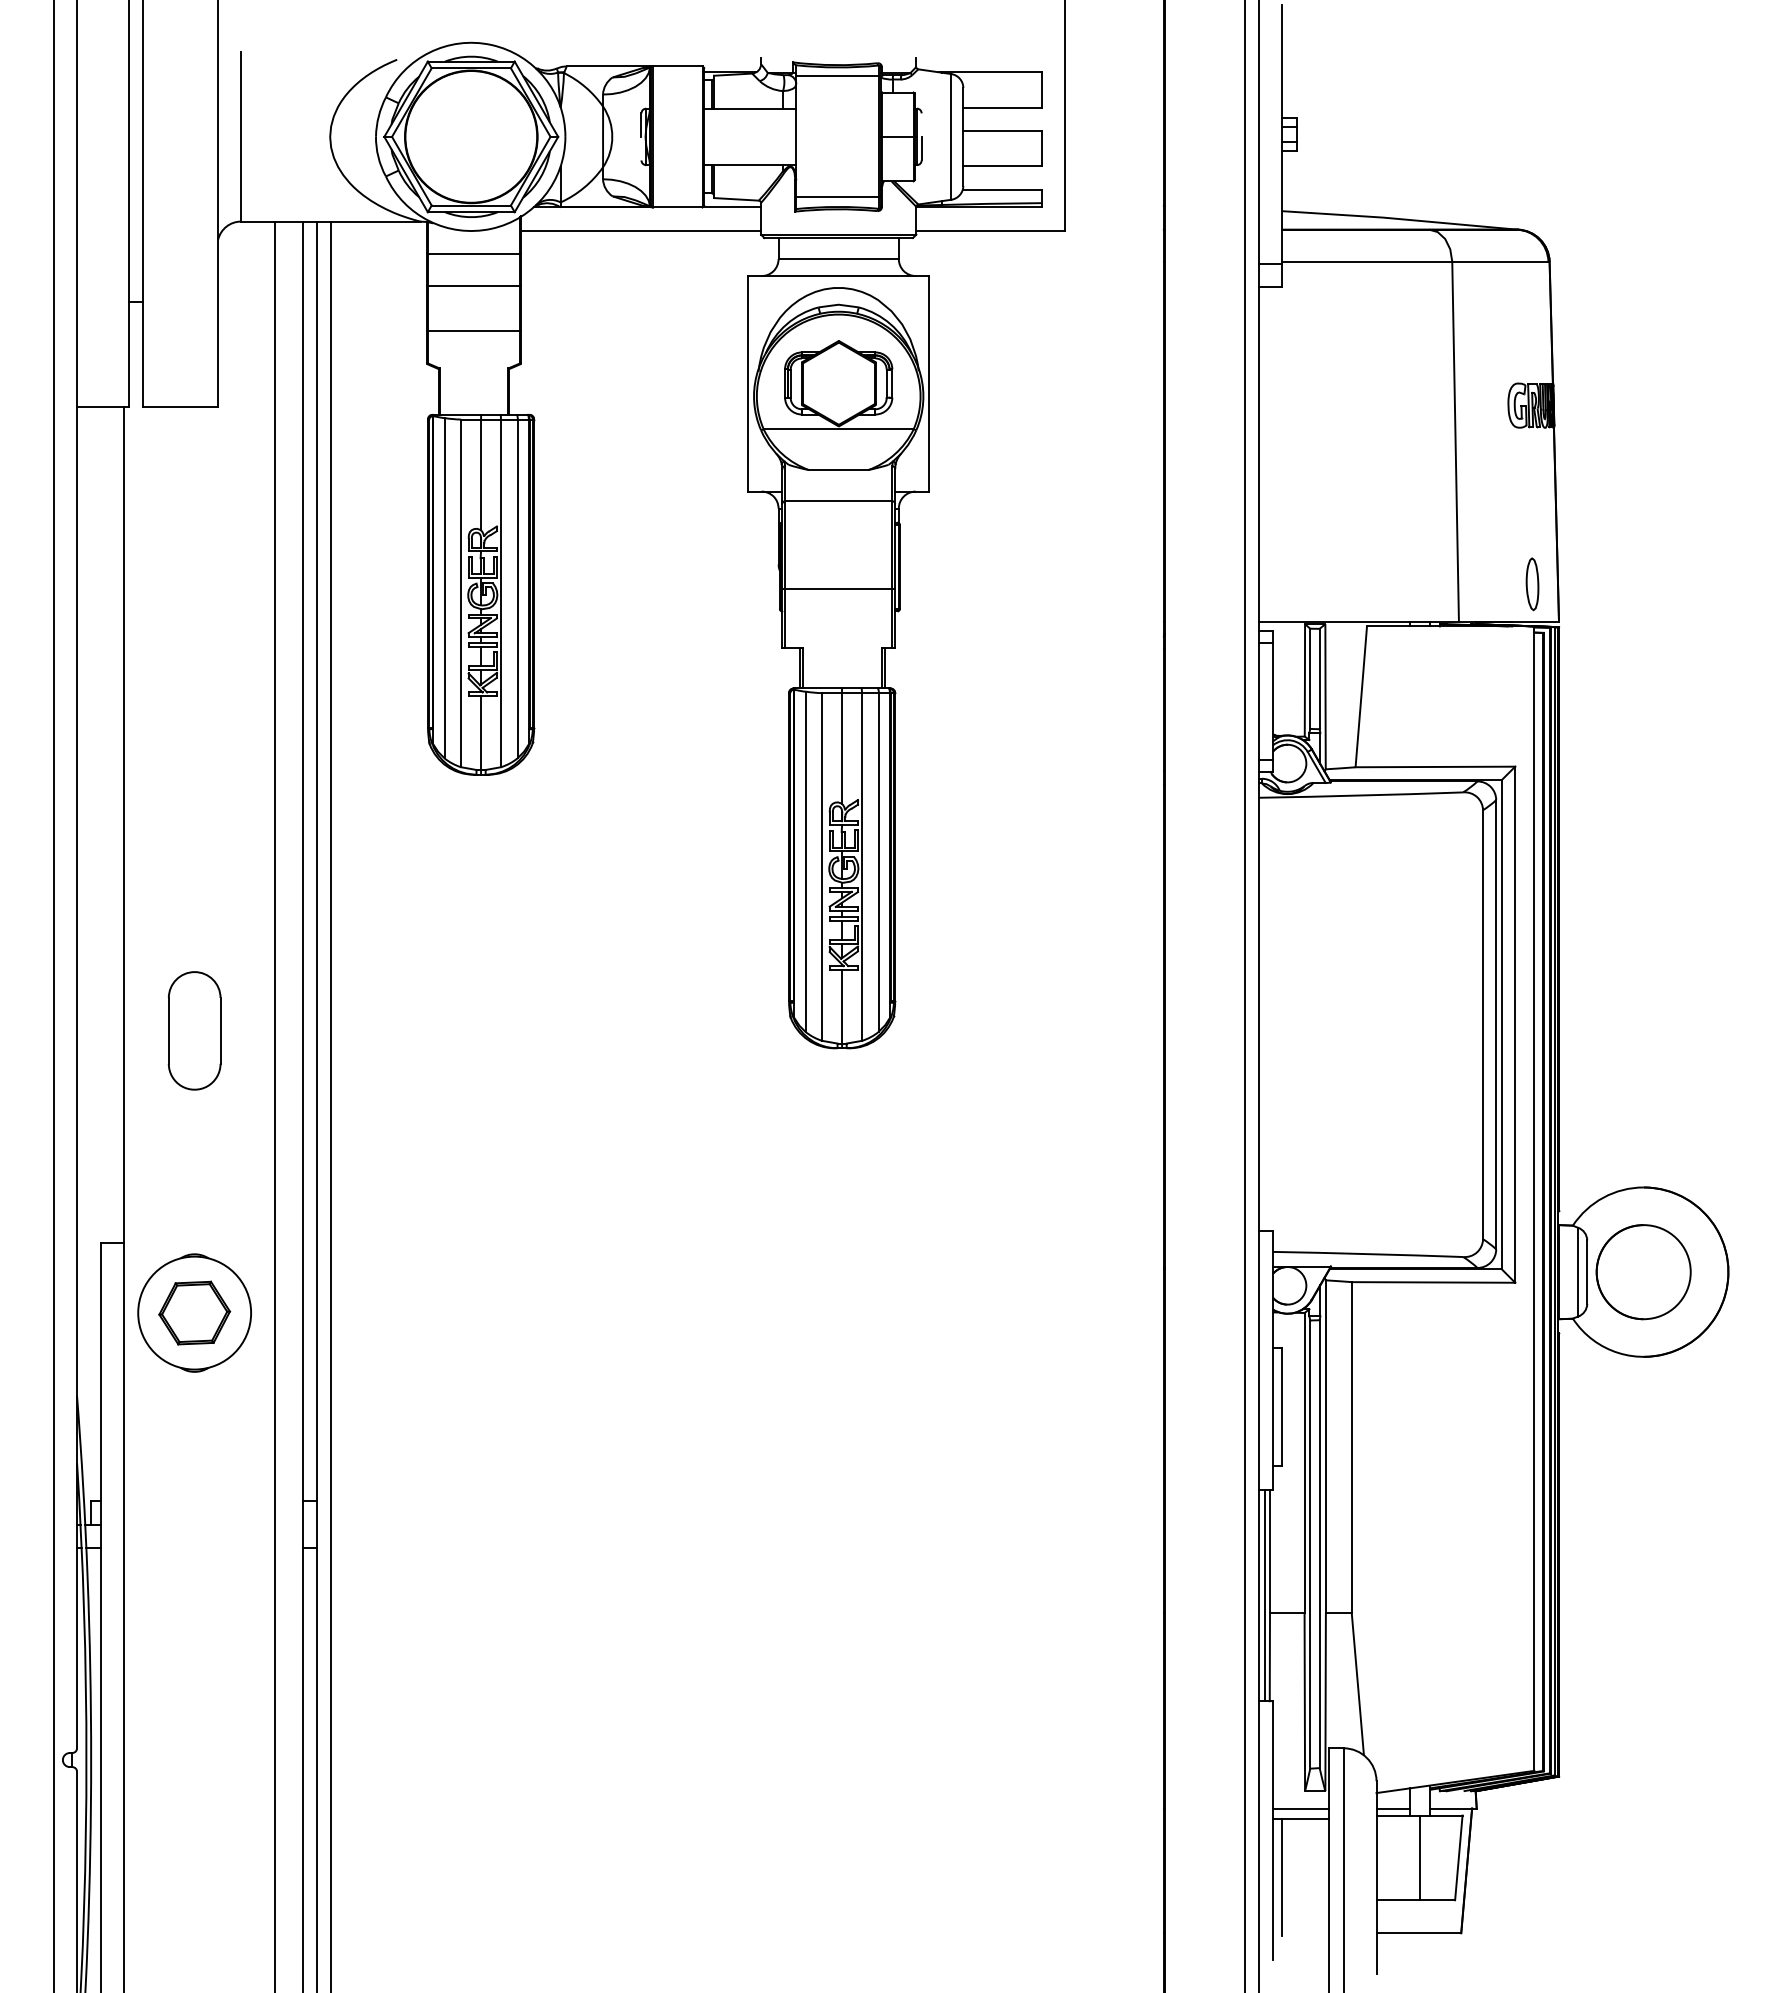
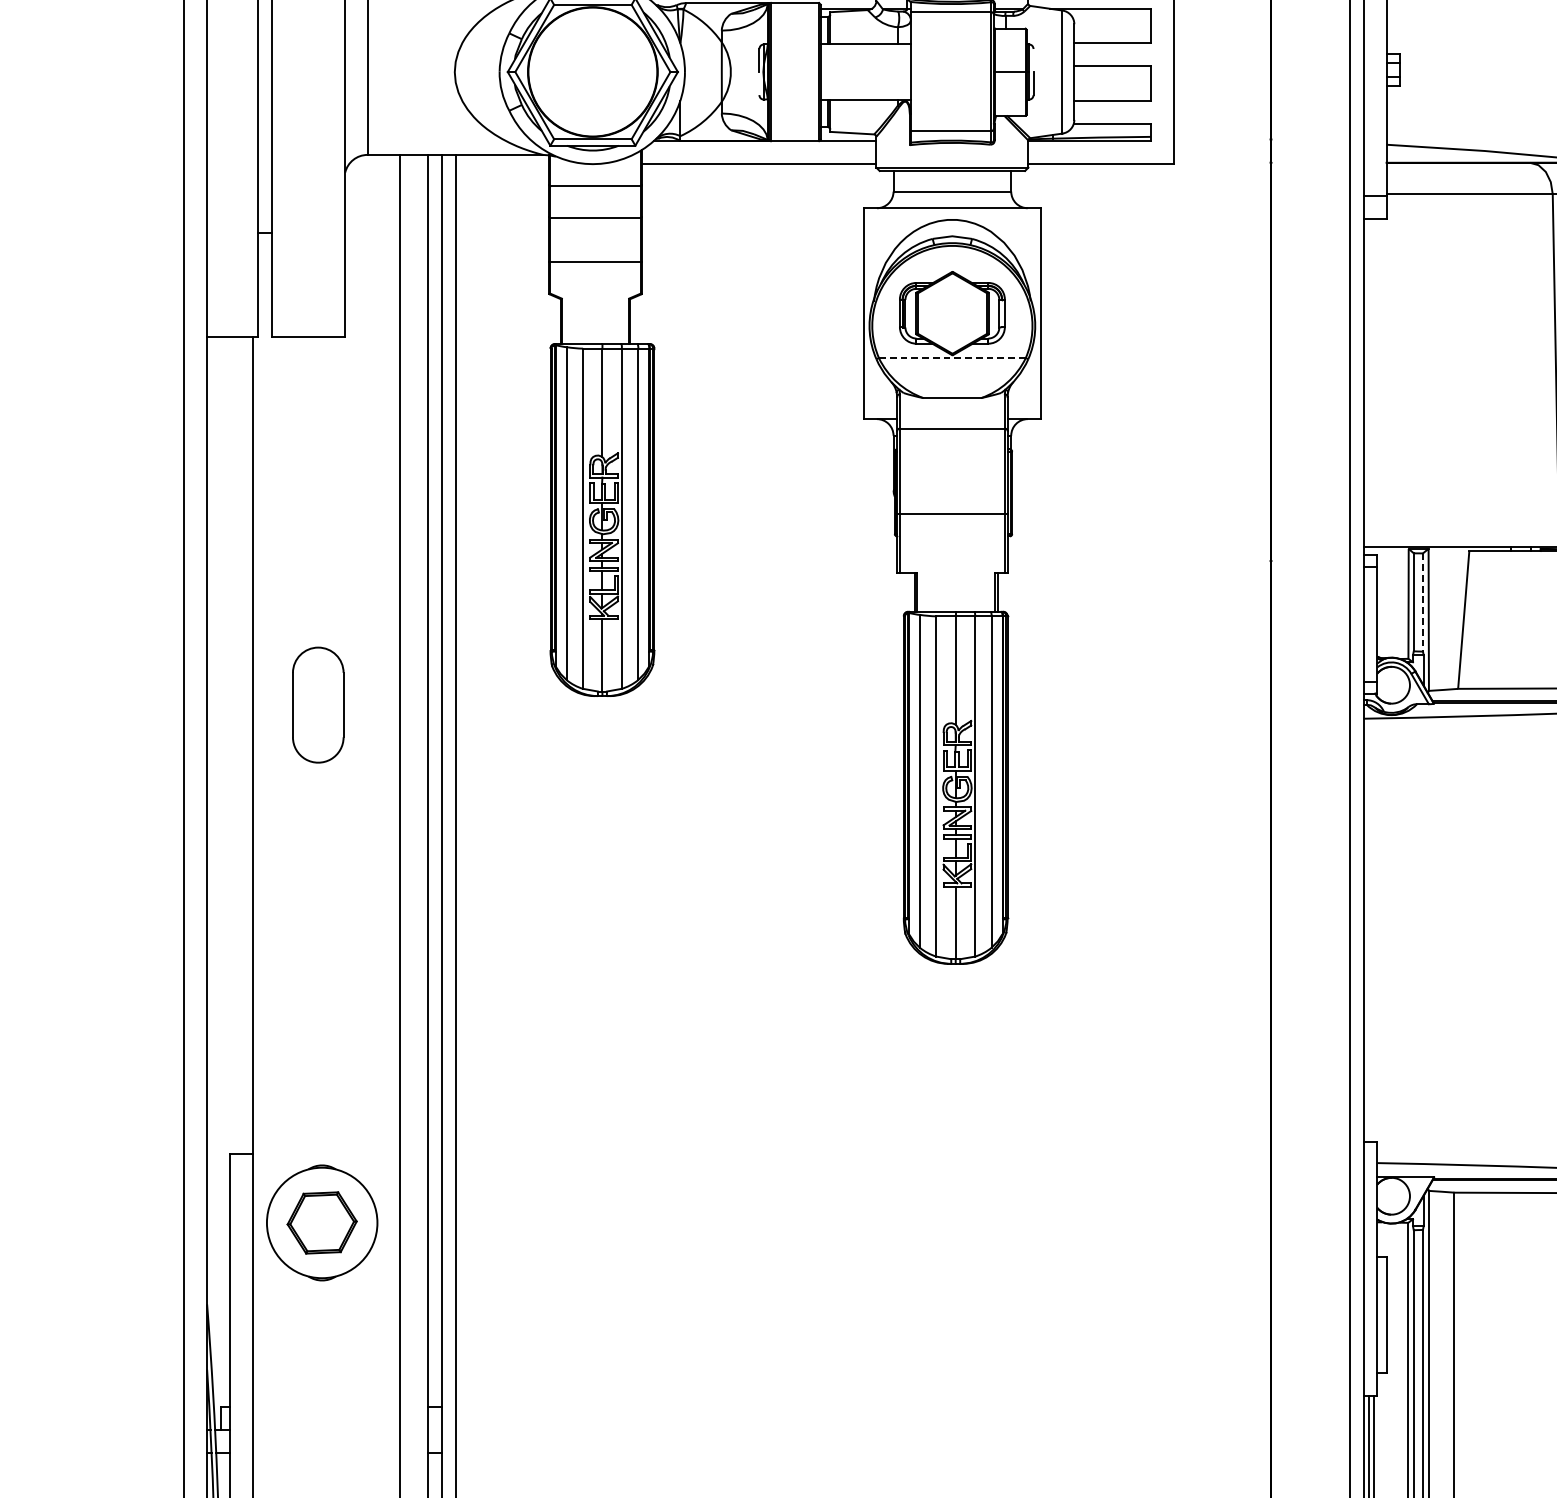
line: (839, 429) -> (953, 358), solid -> dashed
line: (1319, 679) -> (1422, 602), solid -> dashed
part: (194, 1030) -> (318, 704), moved

